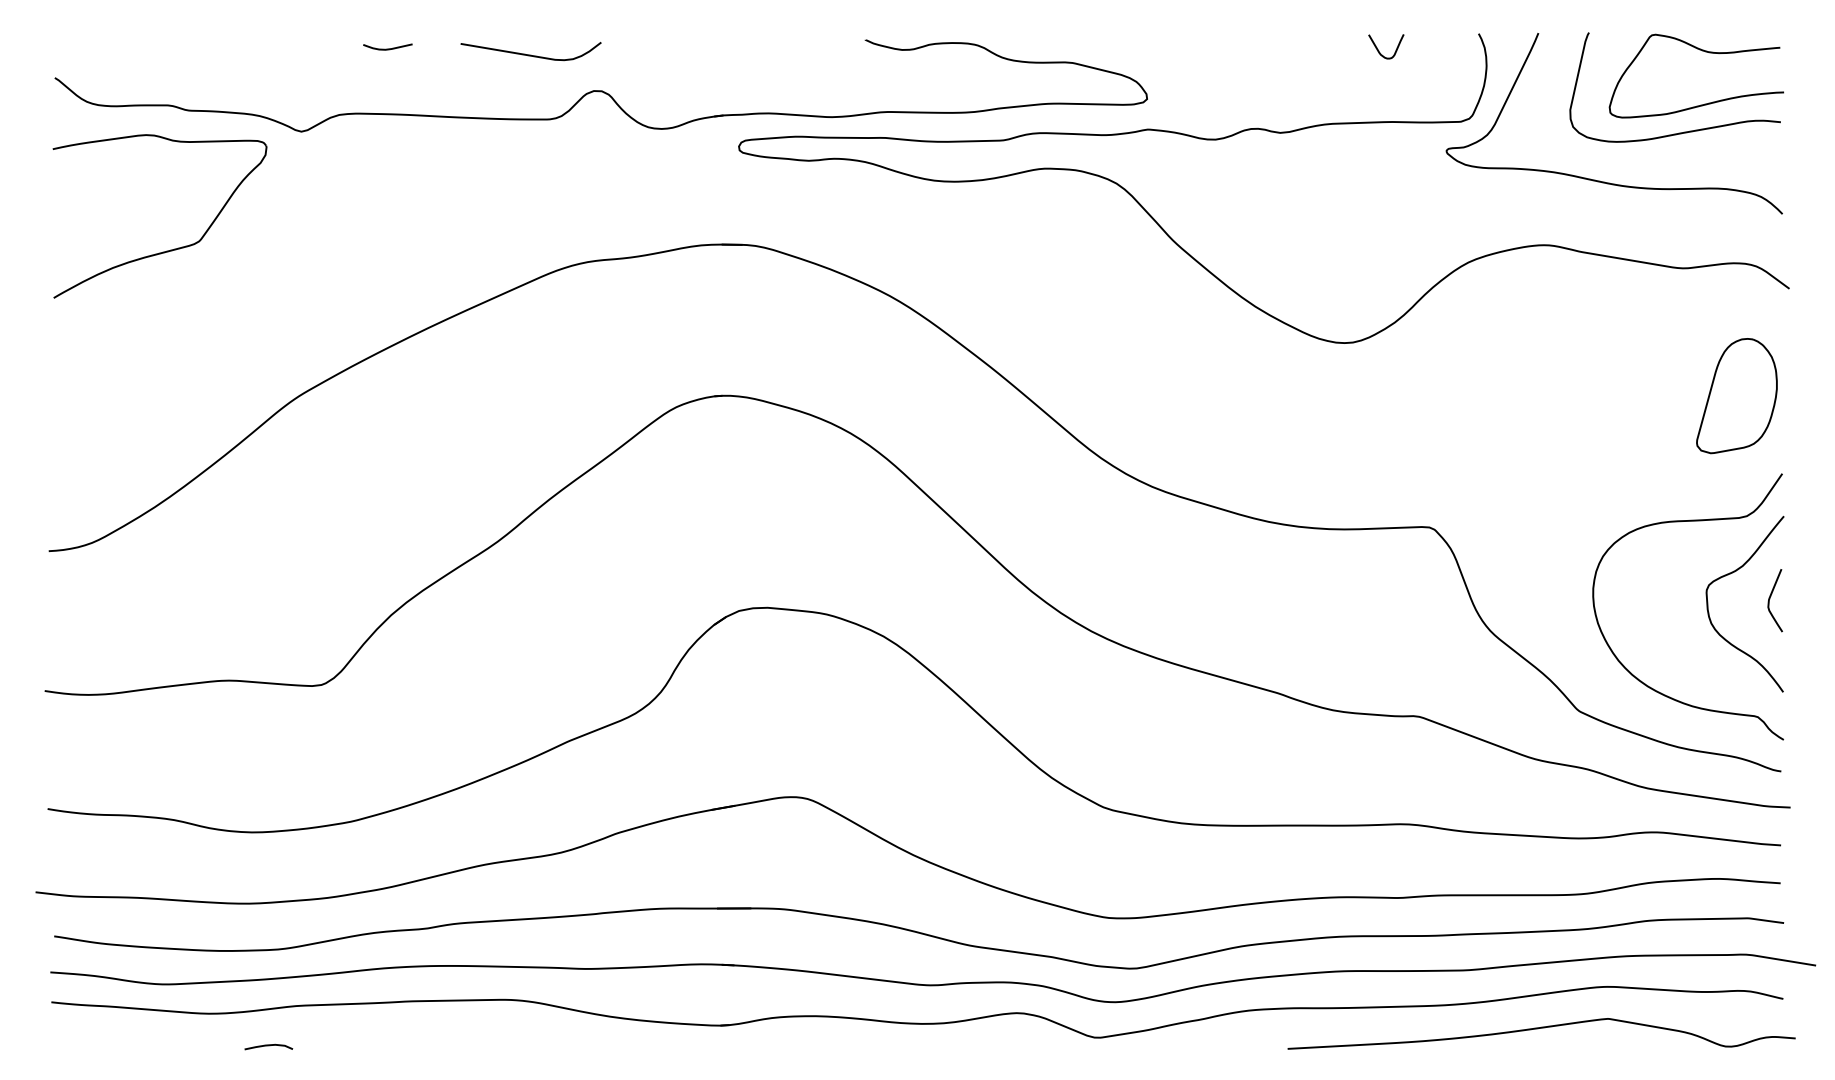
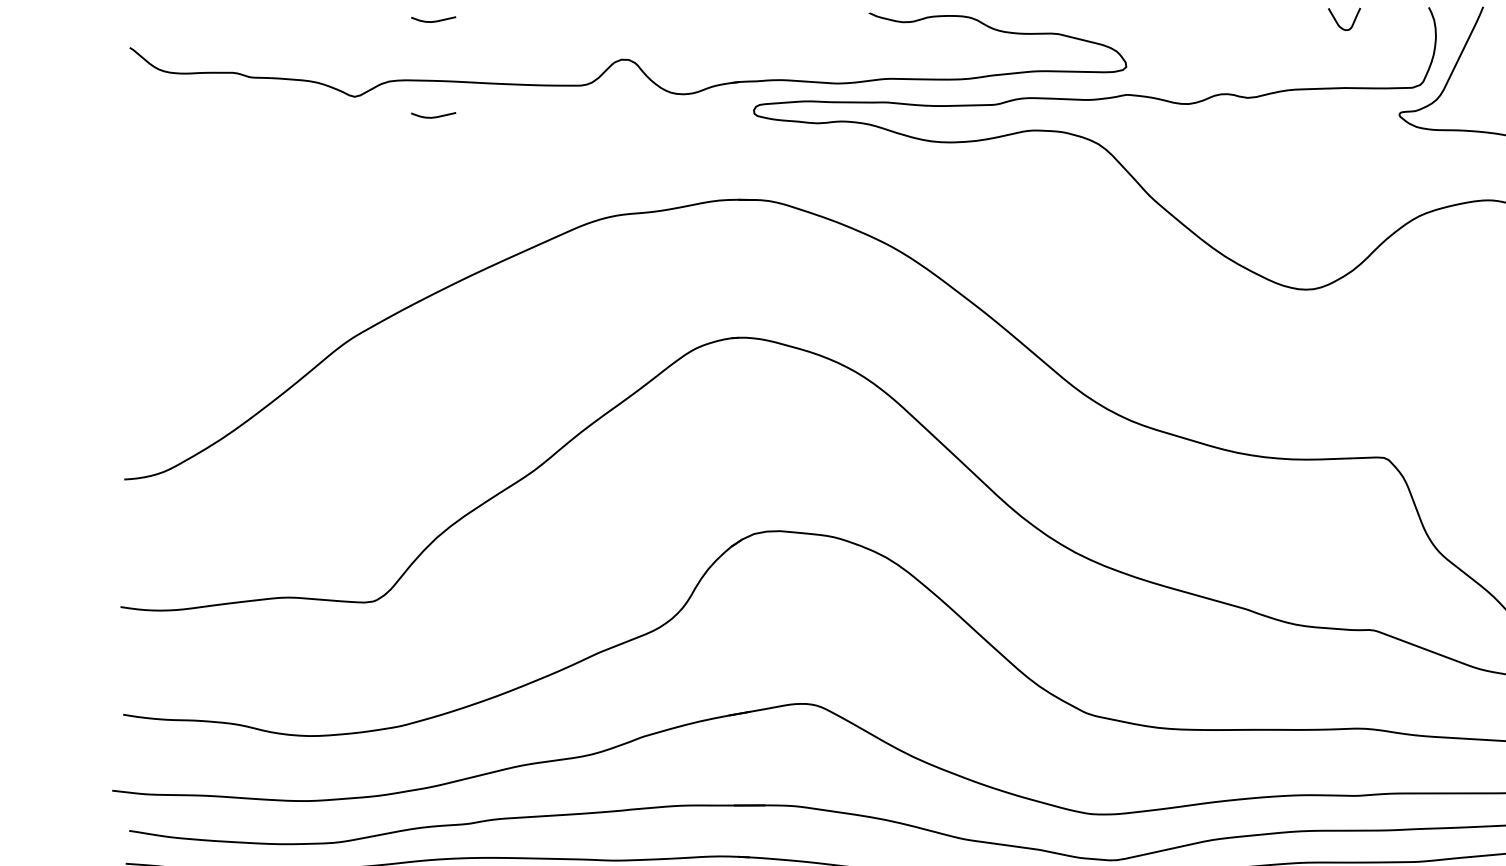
curve: (530, 54) -> (563, 26), removed
curve: (387, 153) -> (433, 116), added
part: (166, 250) -> (231, 205), removed

